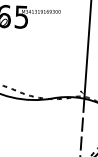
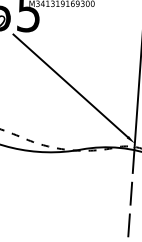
line: (46, 60) -> (70, 85), added

